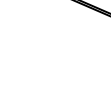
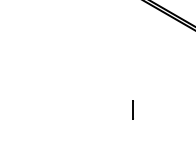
line: (64, 76) -> (132, 109), added

